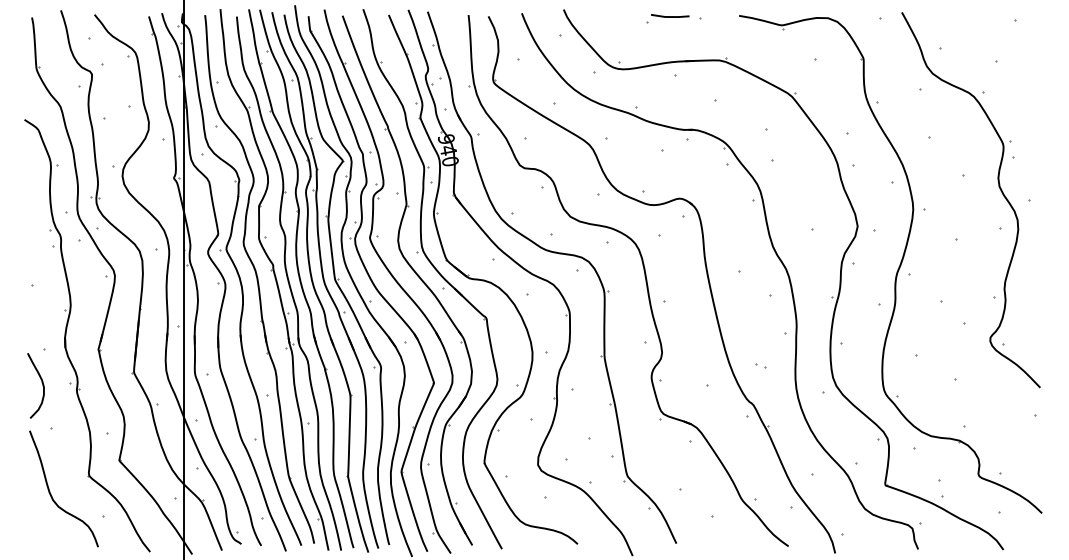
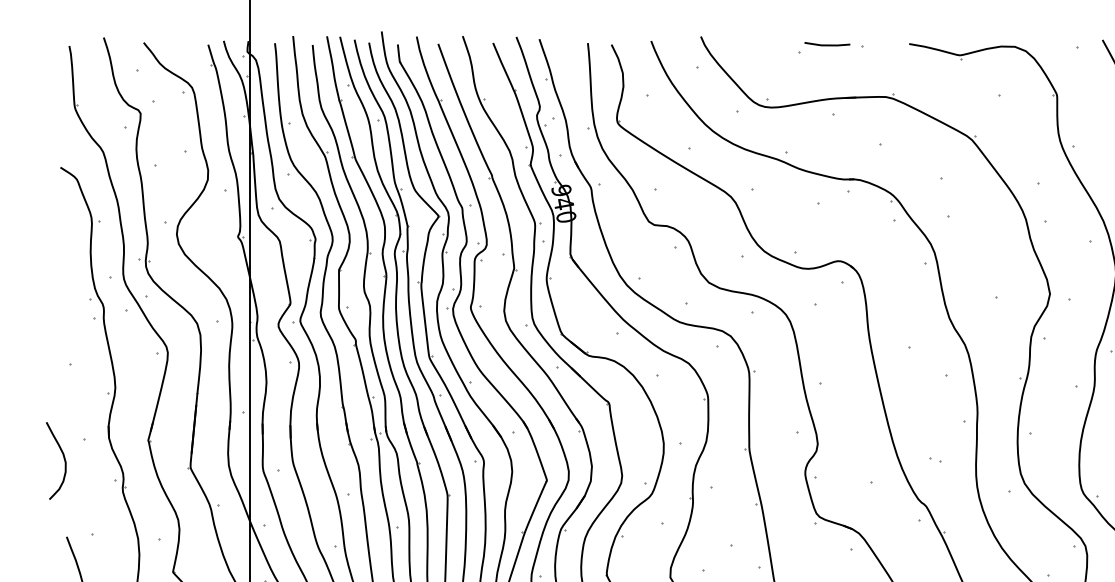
curve: (41, 382) -> (62, 456), moved

